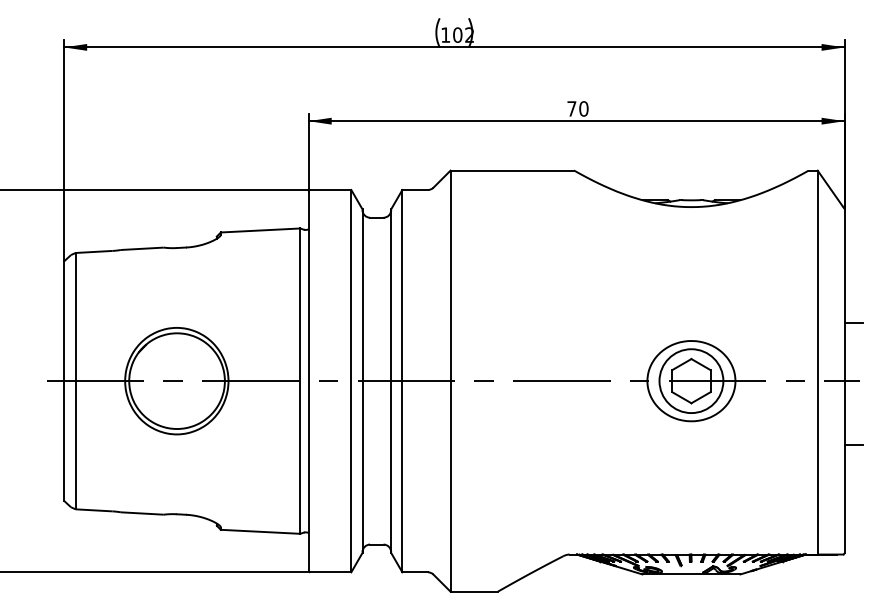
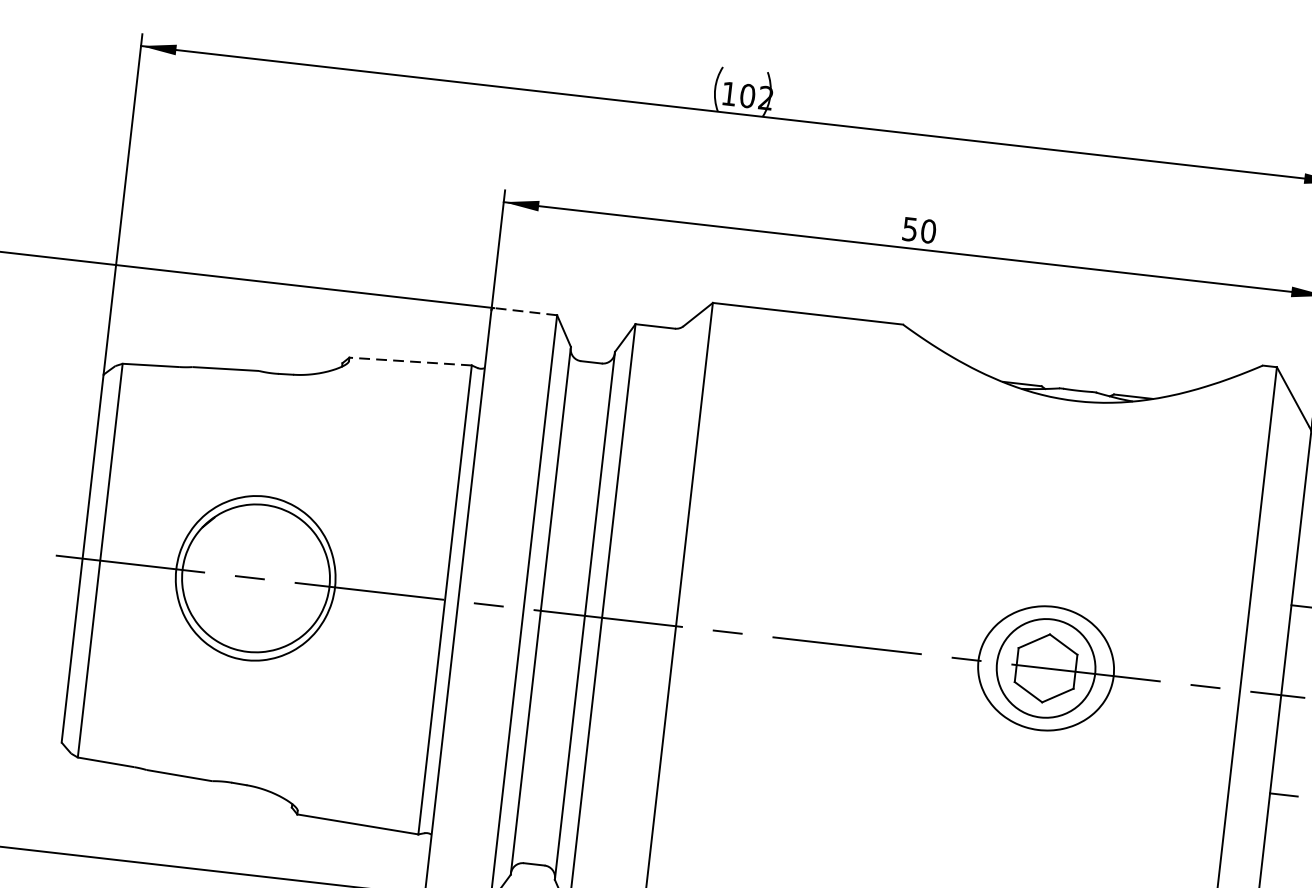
text: (571, 108) -> (909, 228), 70 -> 50
line: (330, 189) -> (525, 310), solid -> dashed
line: (260, 230) -> (410, 361), solid -> dashed

